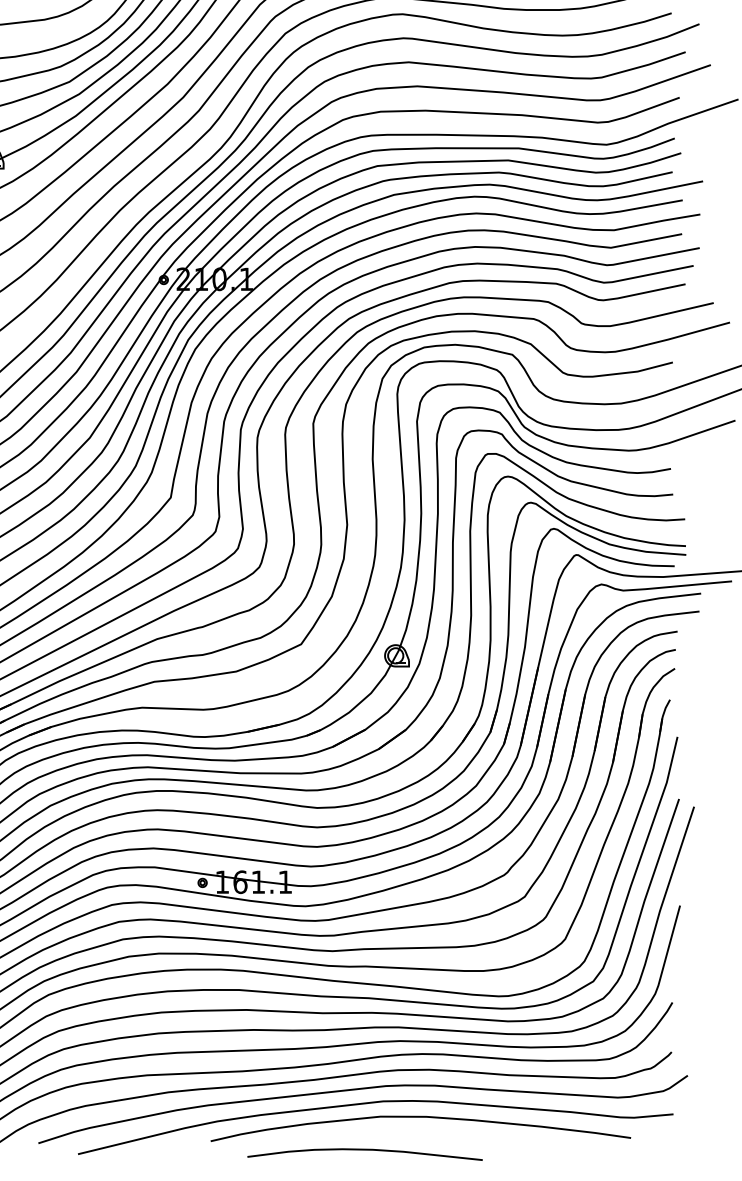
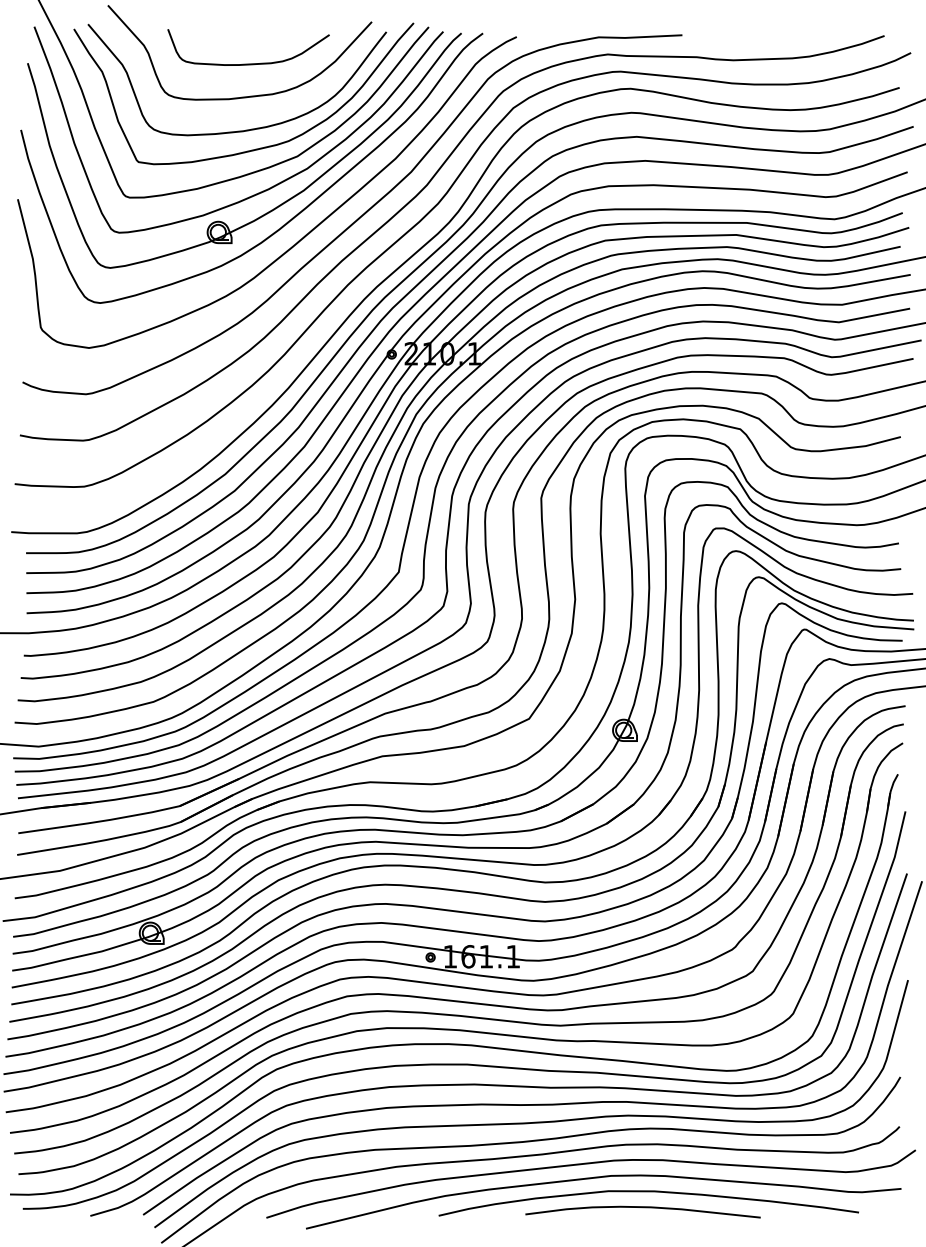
curve: (364, 1150) -> (642, 1208), moved

